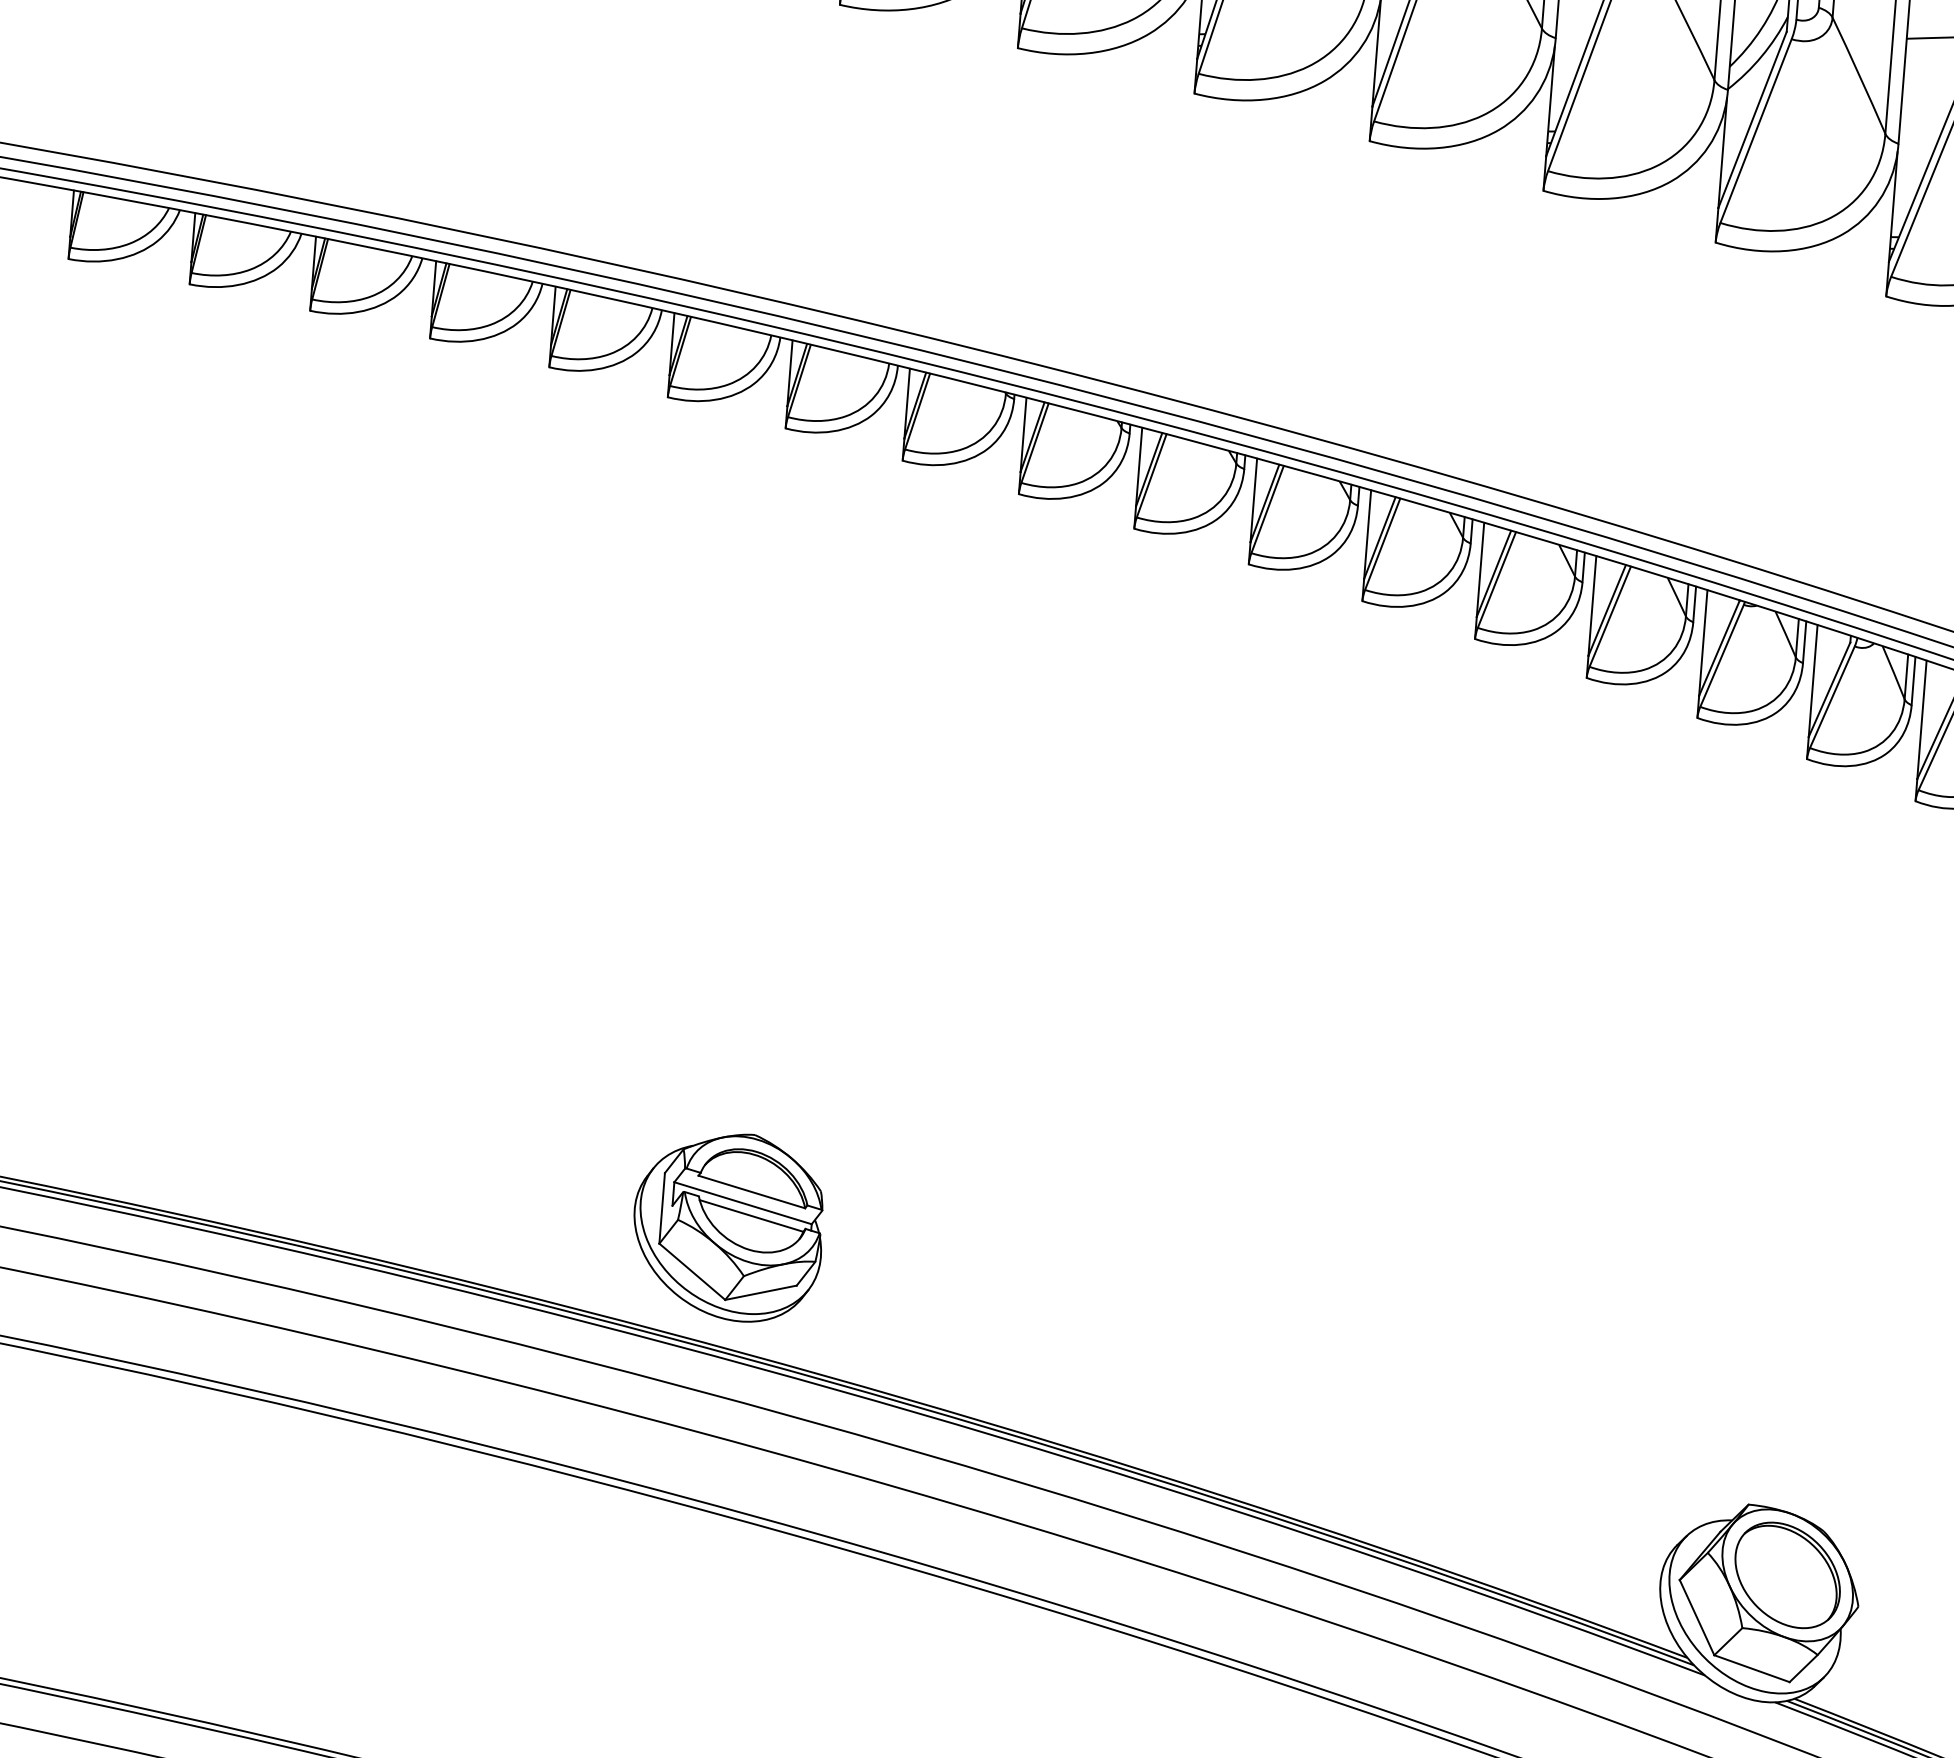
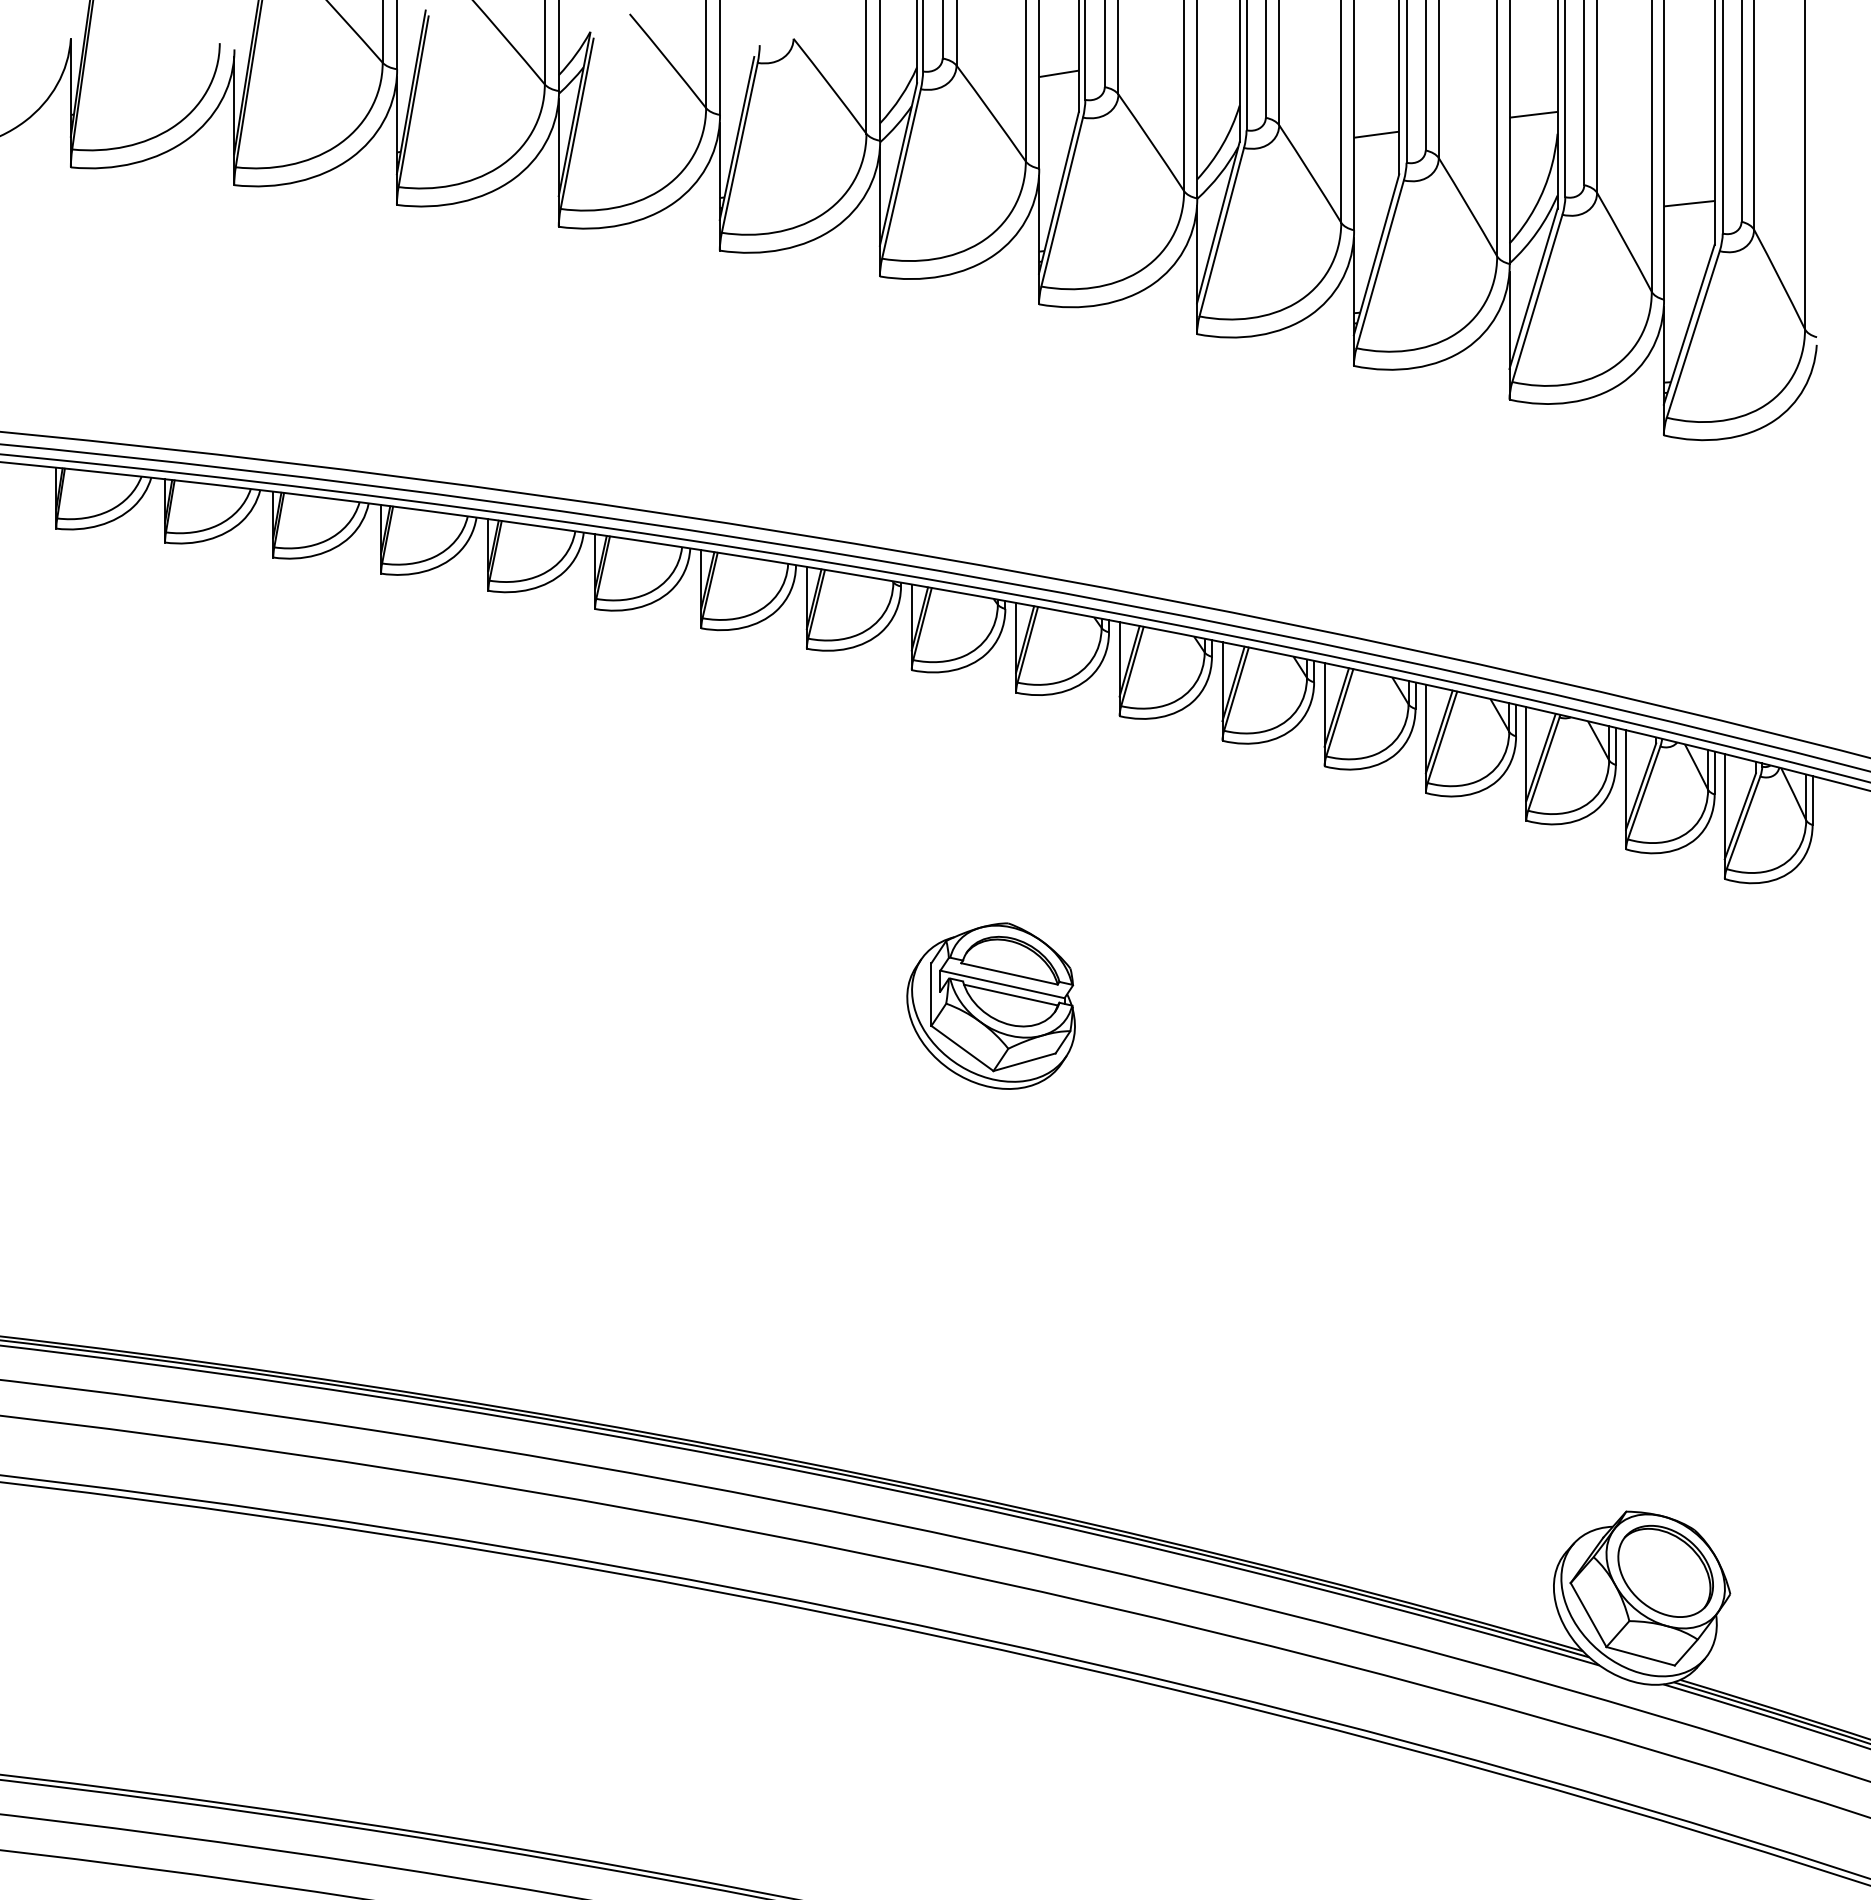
part: (727, 1225) -> (990, 1005), moved

